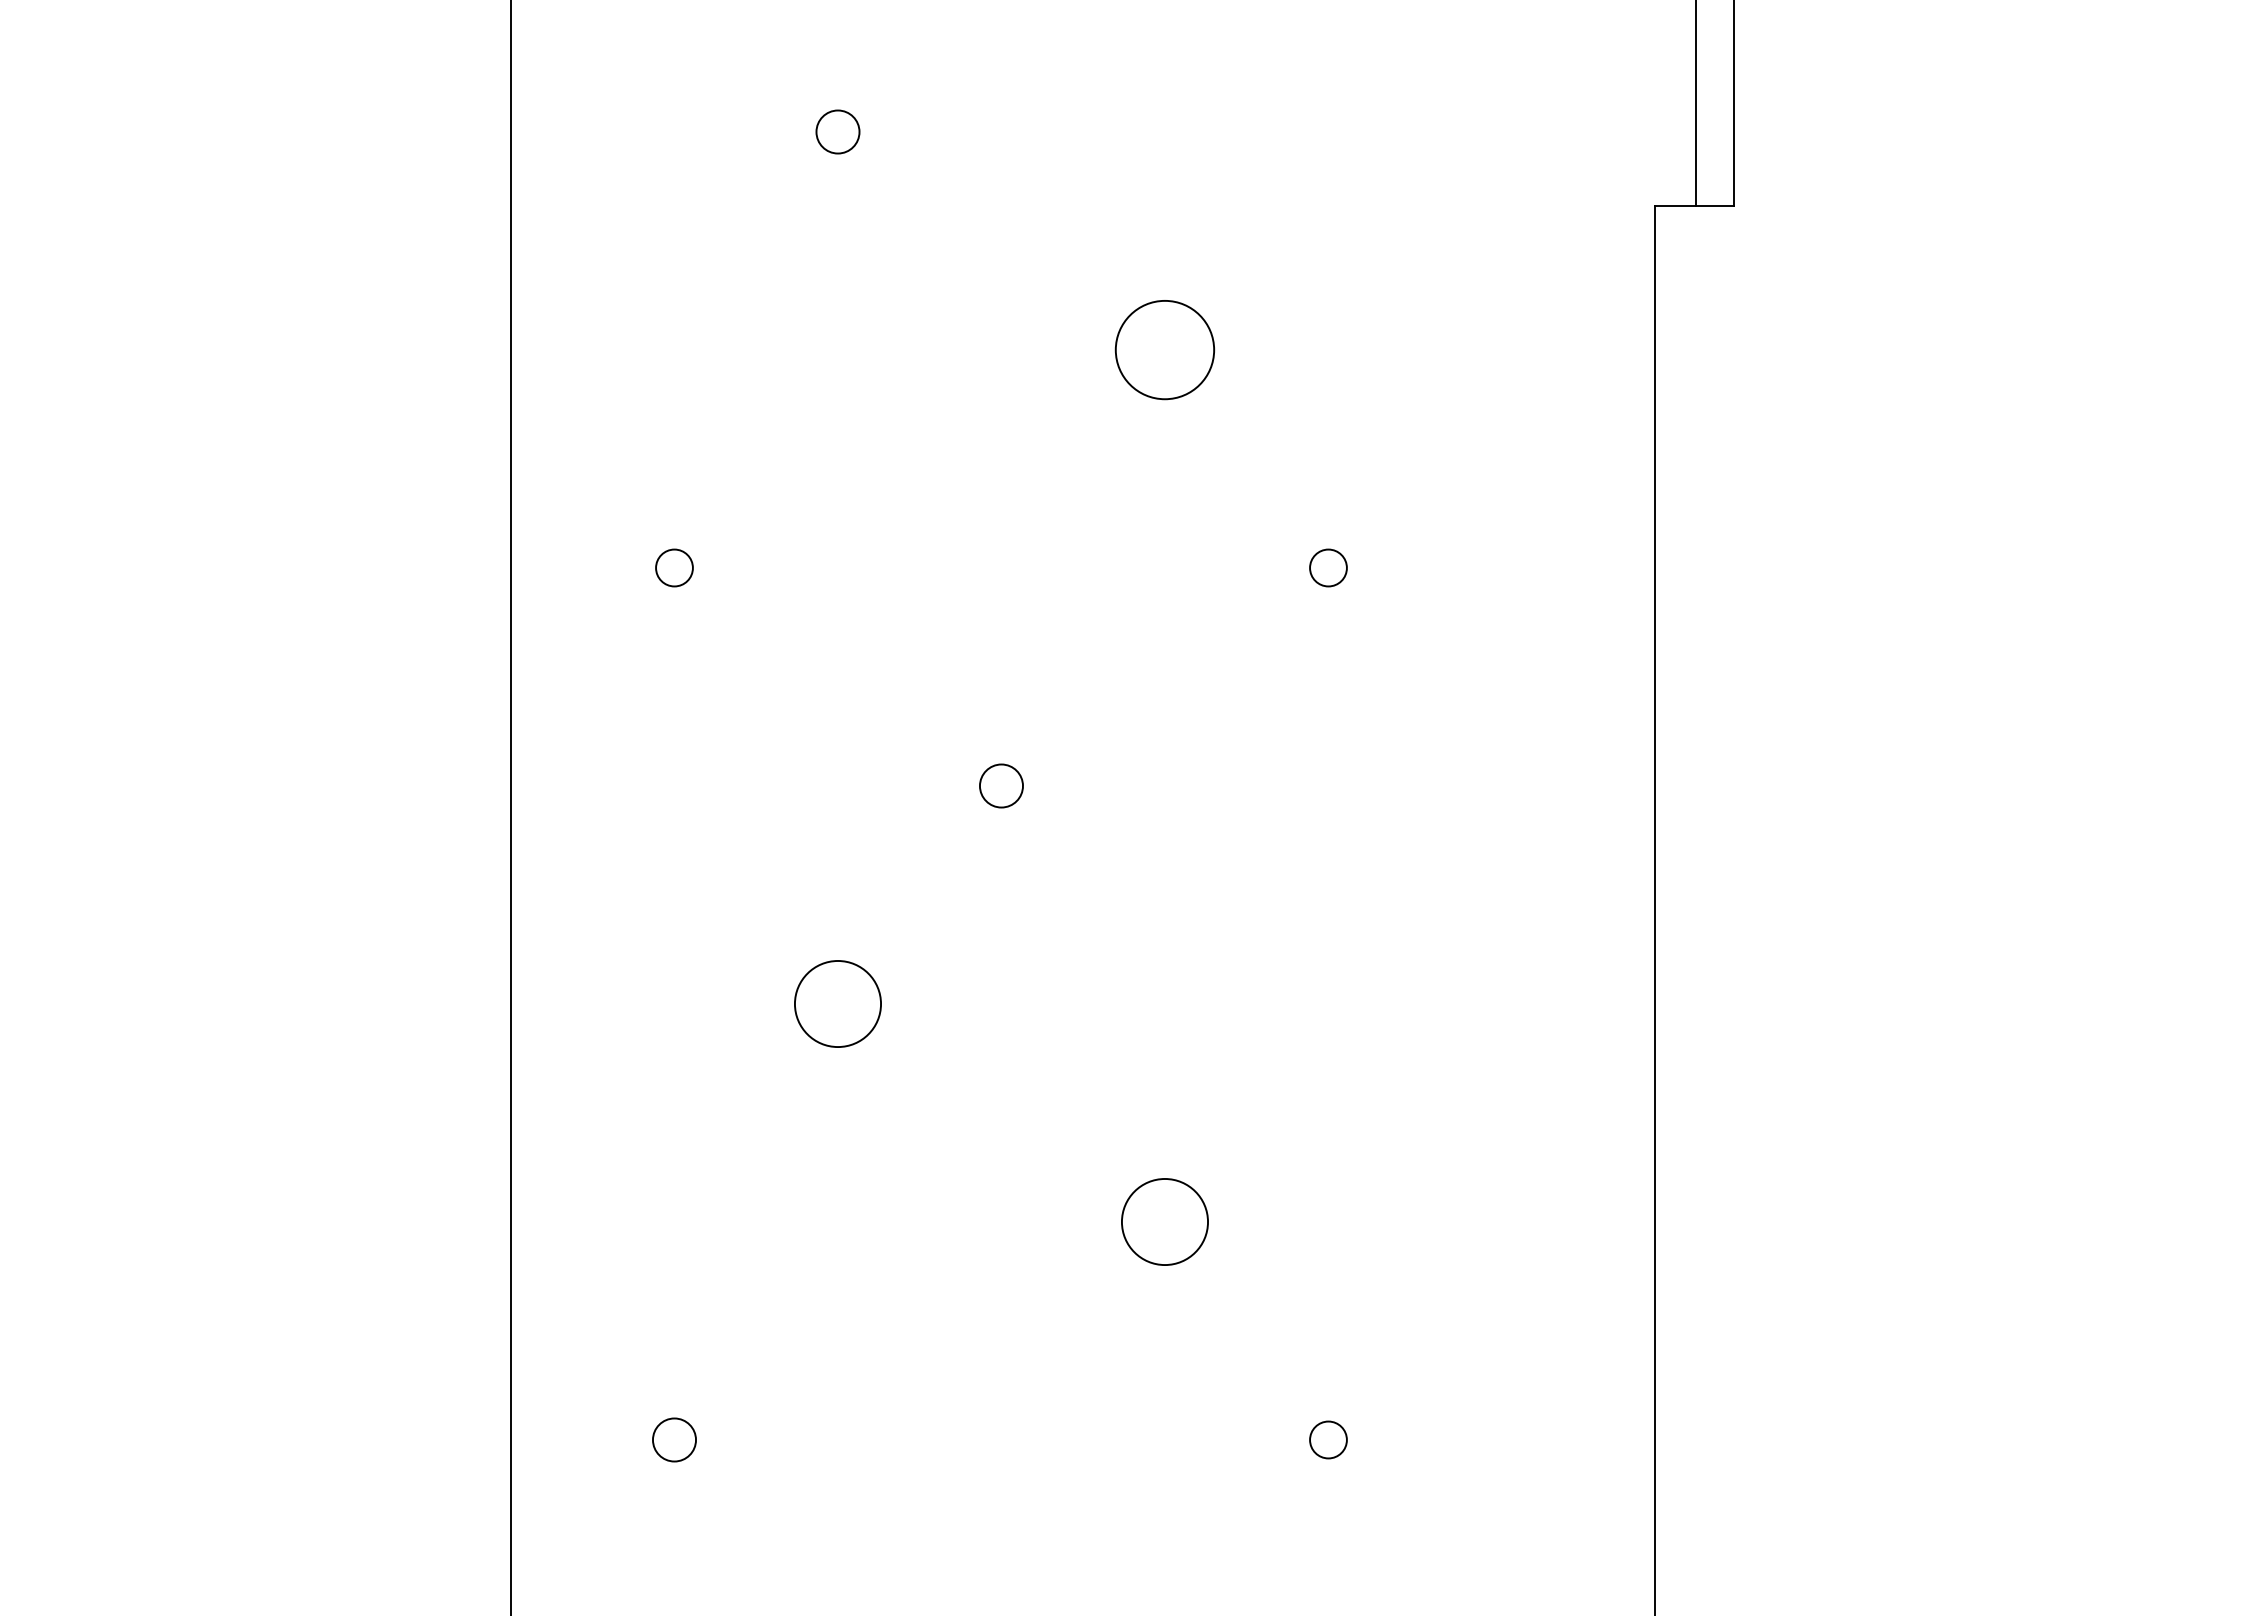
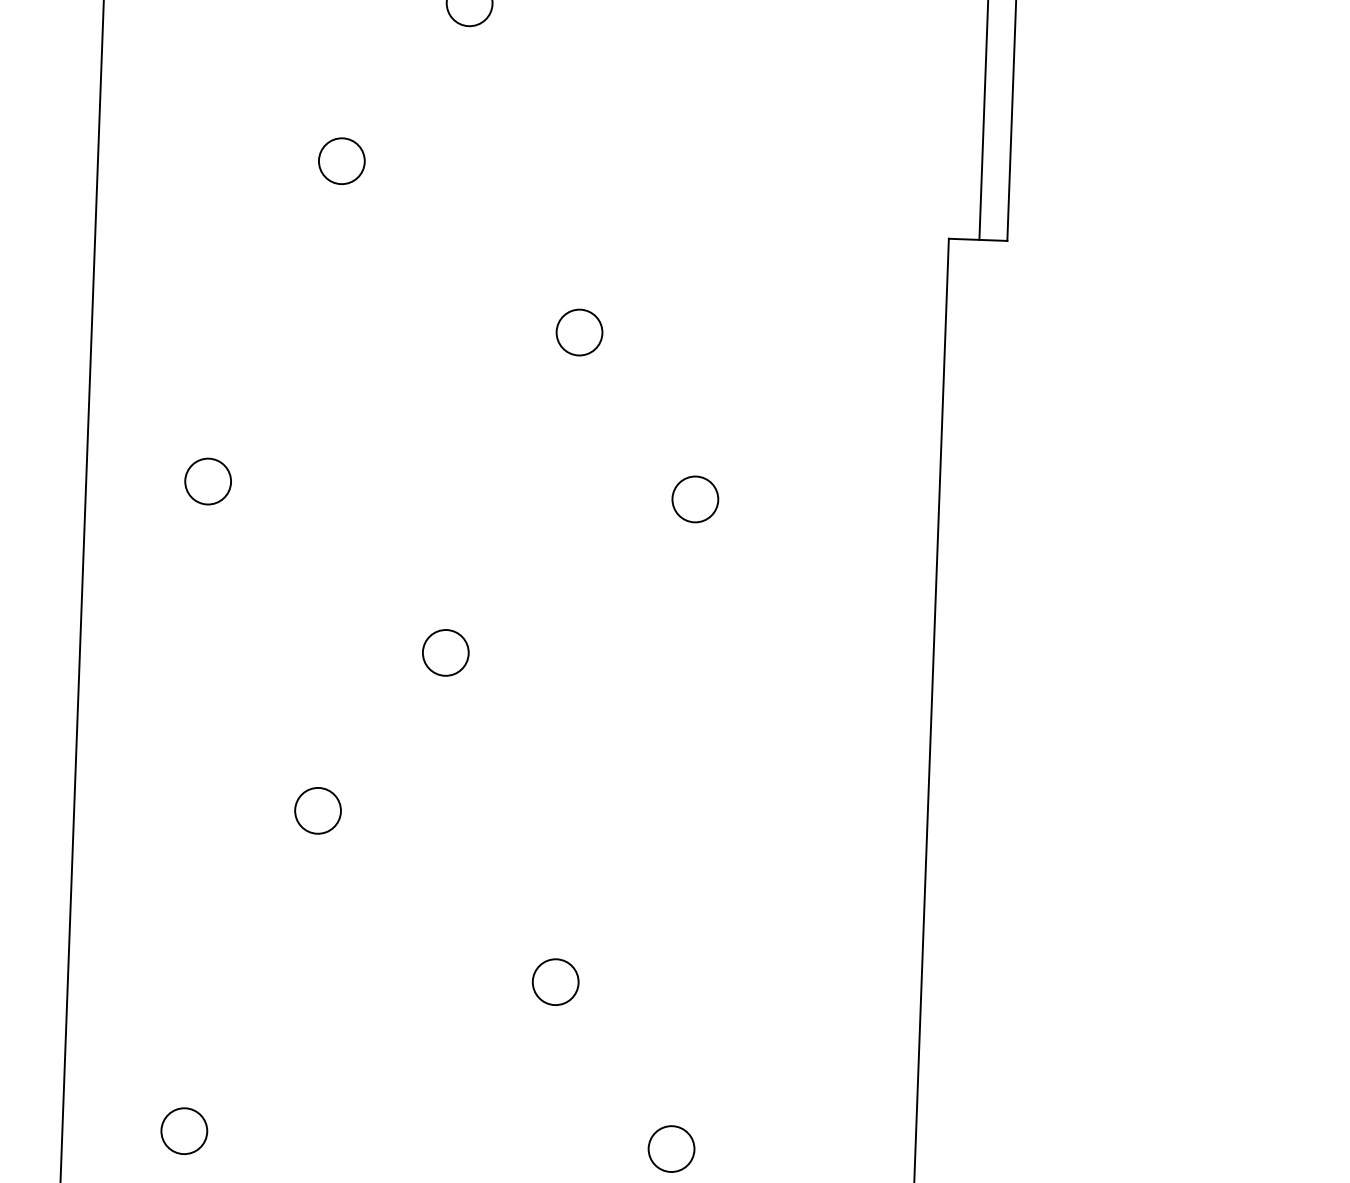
circle: (837, 131) -> (341, 160), size x1.43
circle: (1164, 349) -> (579, 332), size x0.62
circle: (674, 567) -> (208, 481), size x1.67
circle: (1328, 567) -> (695, 499), size x1.67
circle: (1001, 785) -> (445, 652), size x1.43
circle: (837, 1003) -> (317, 810), size x0.71
circle: (1164, 1221) -> (555, 981), size x0.71
circle: (674, 1439) -> (184, 1130), size x1.43
circle: (1328, 1439) -> (671, 1148), size x1.67

